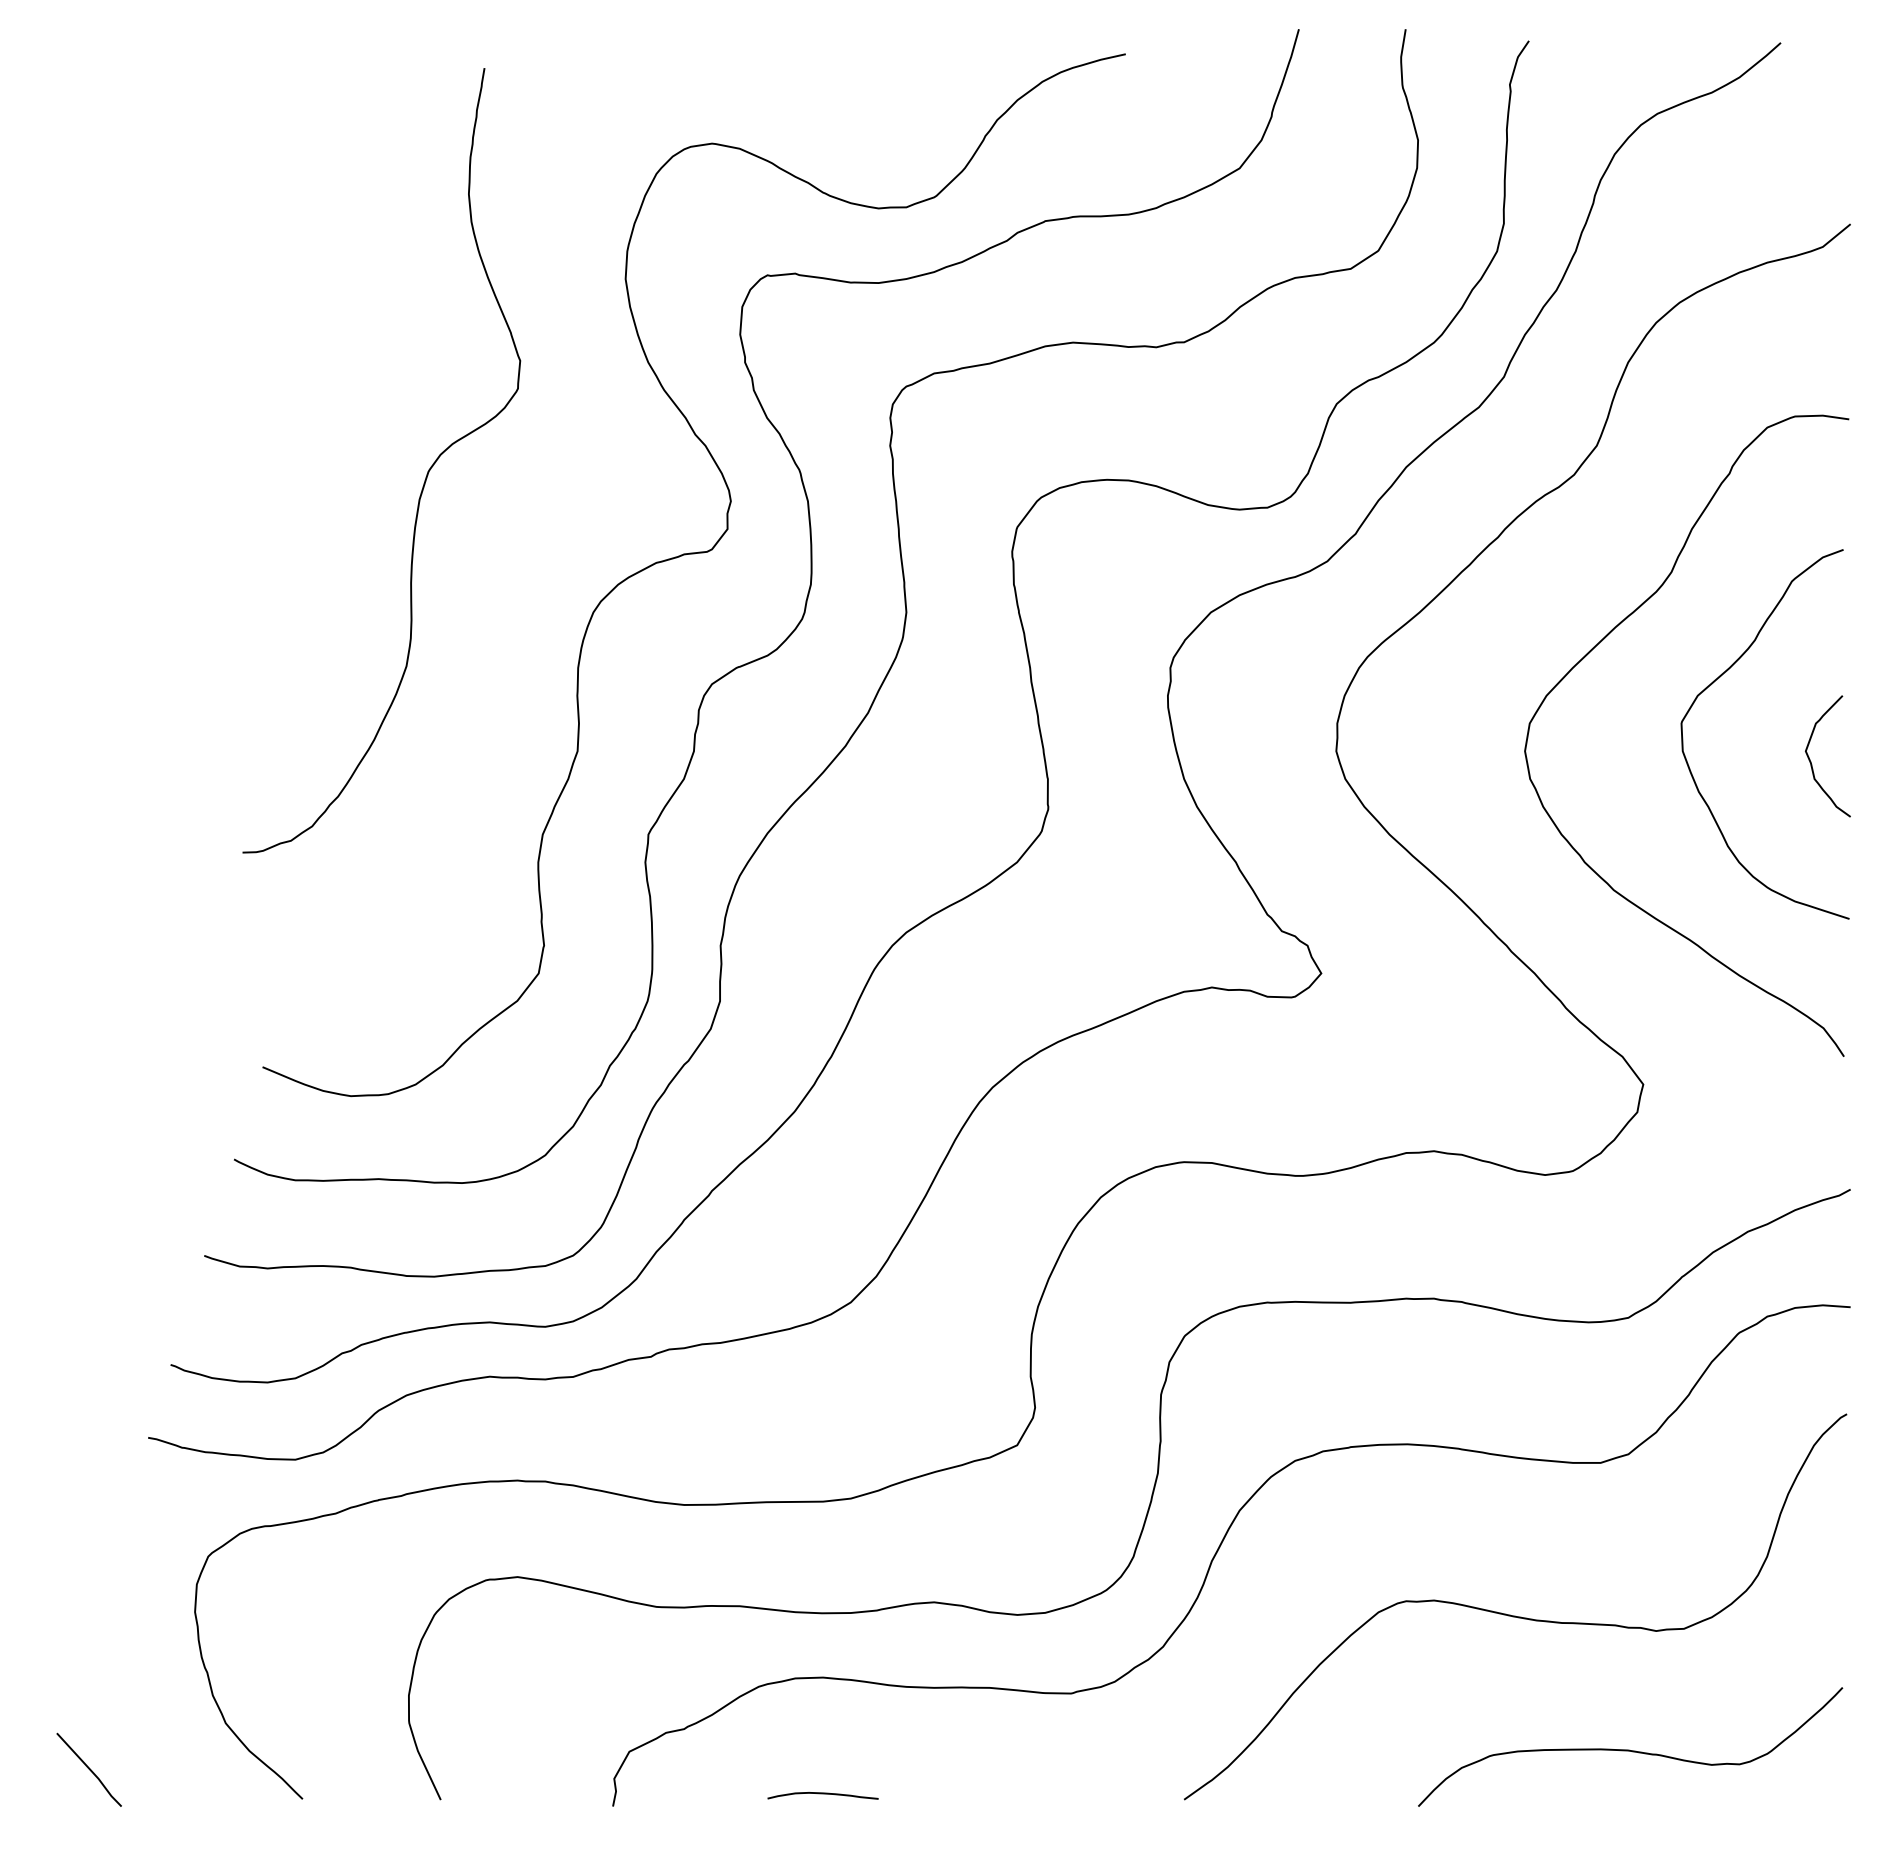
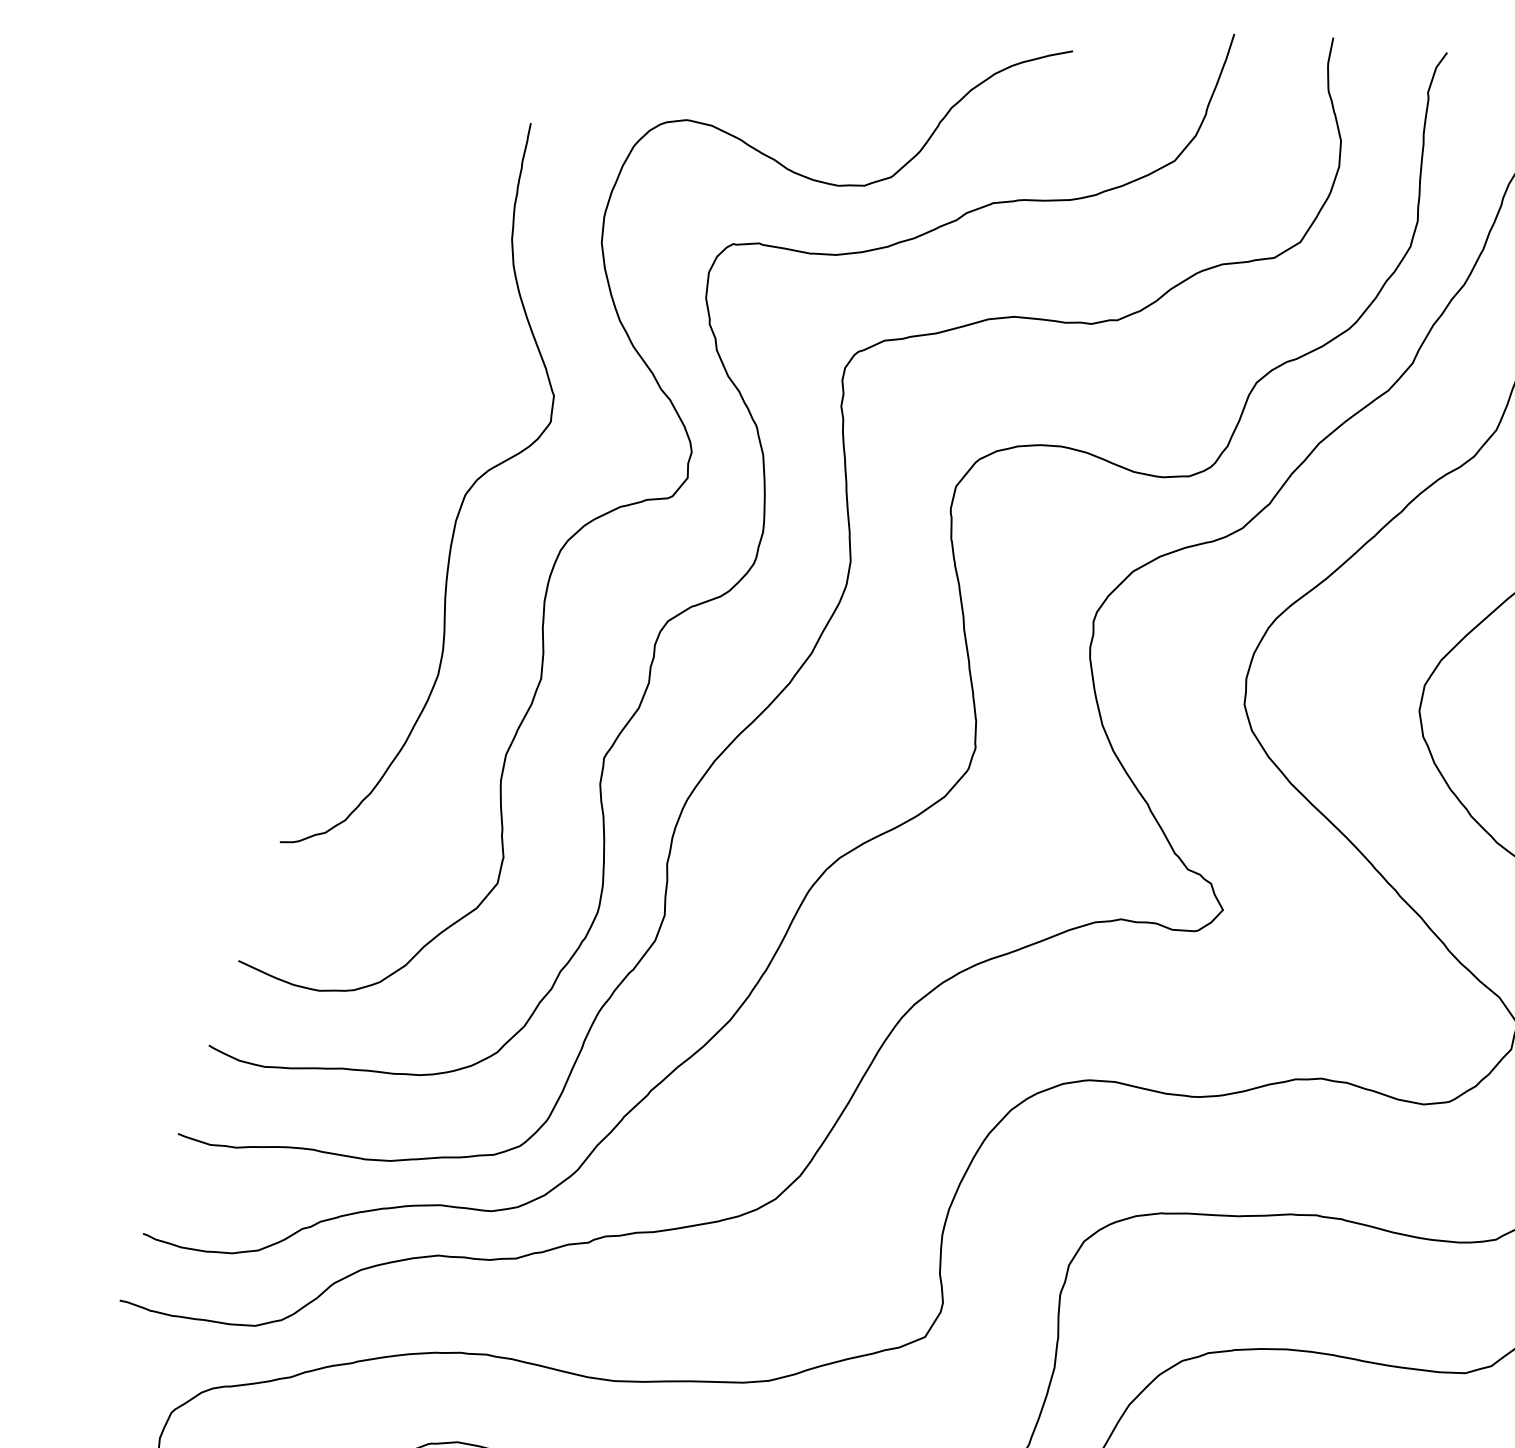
curve: (426, 474) -> (463, 497), moved

